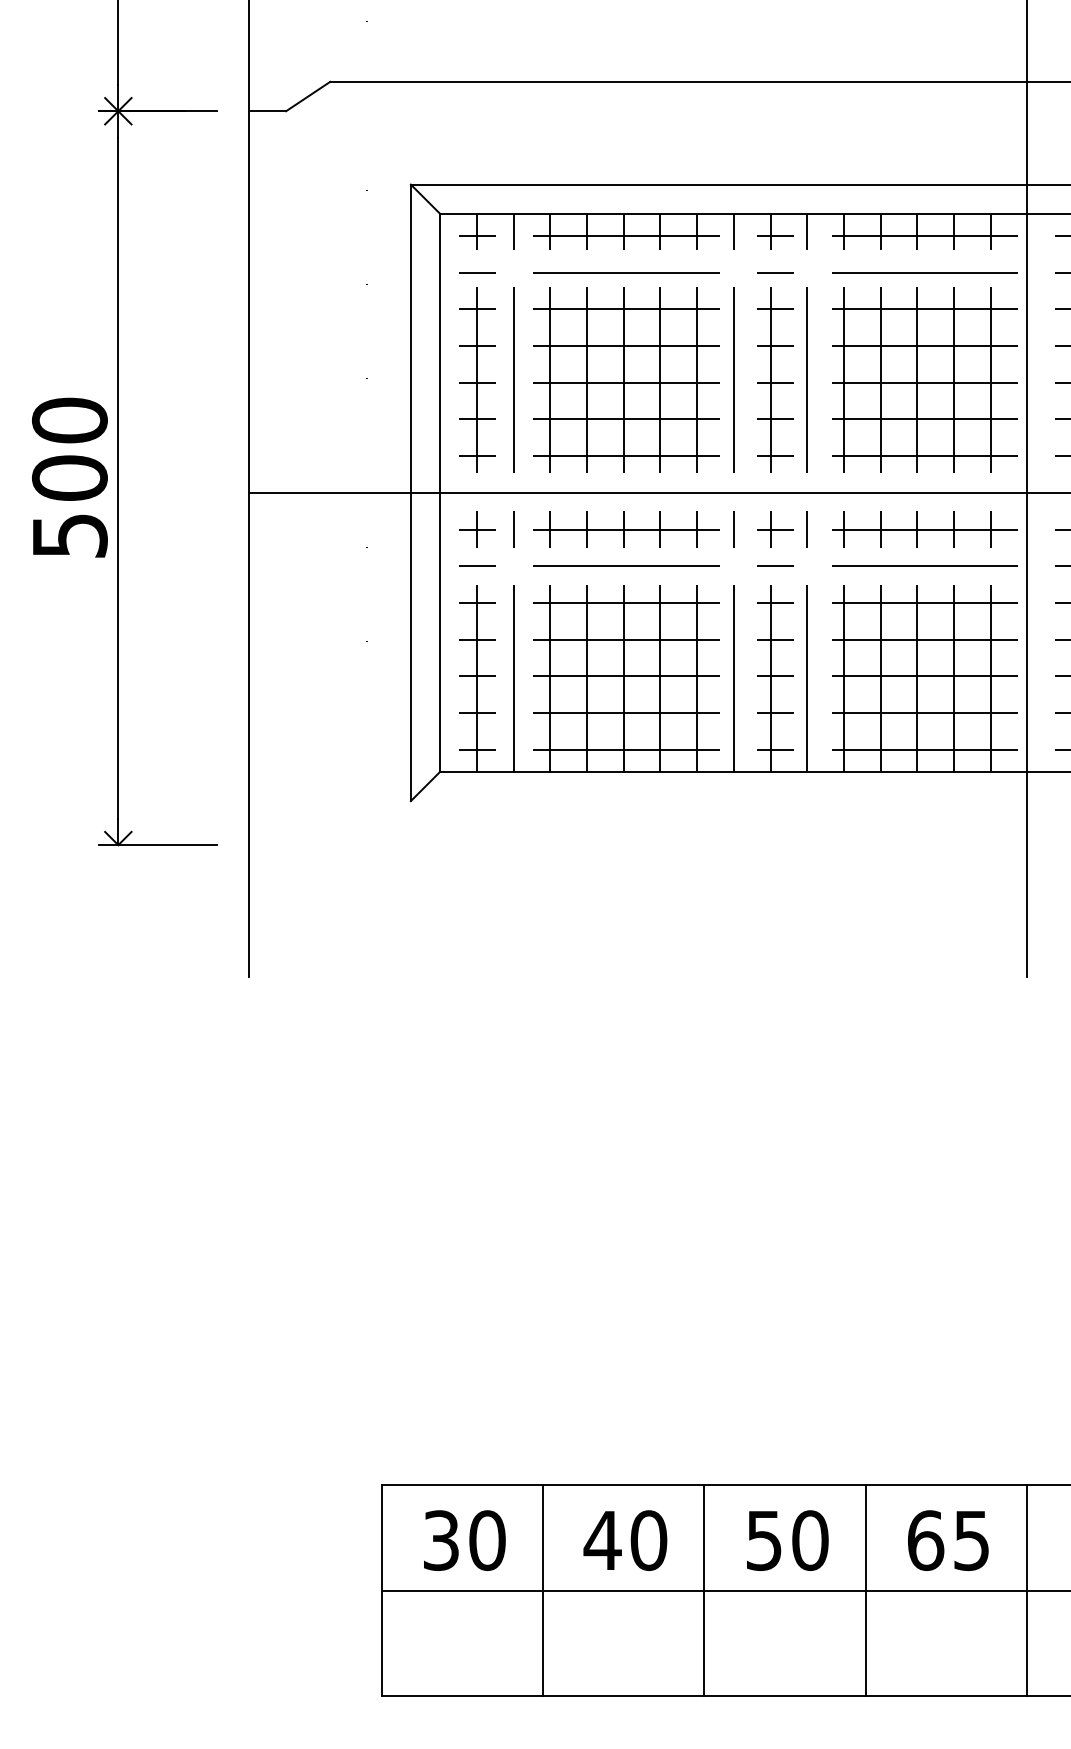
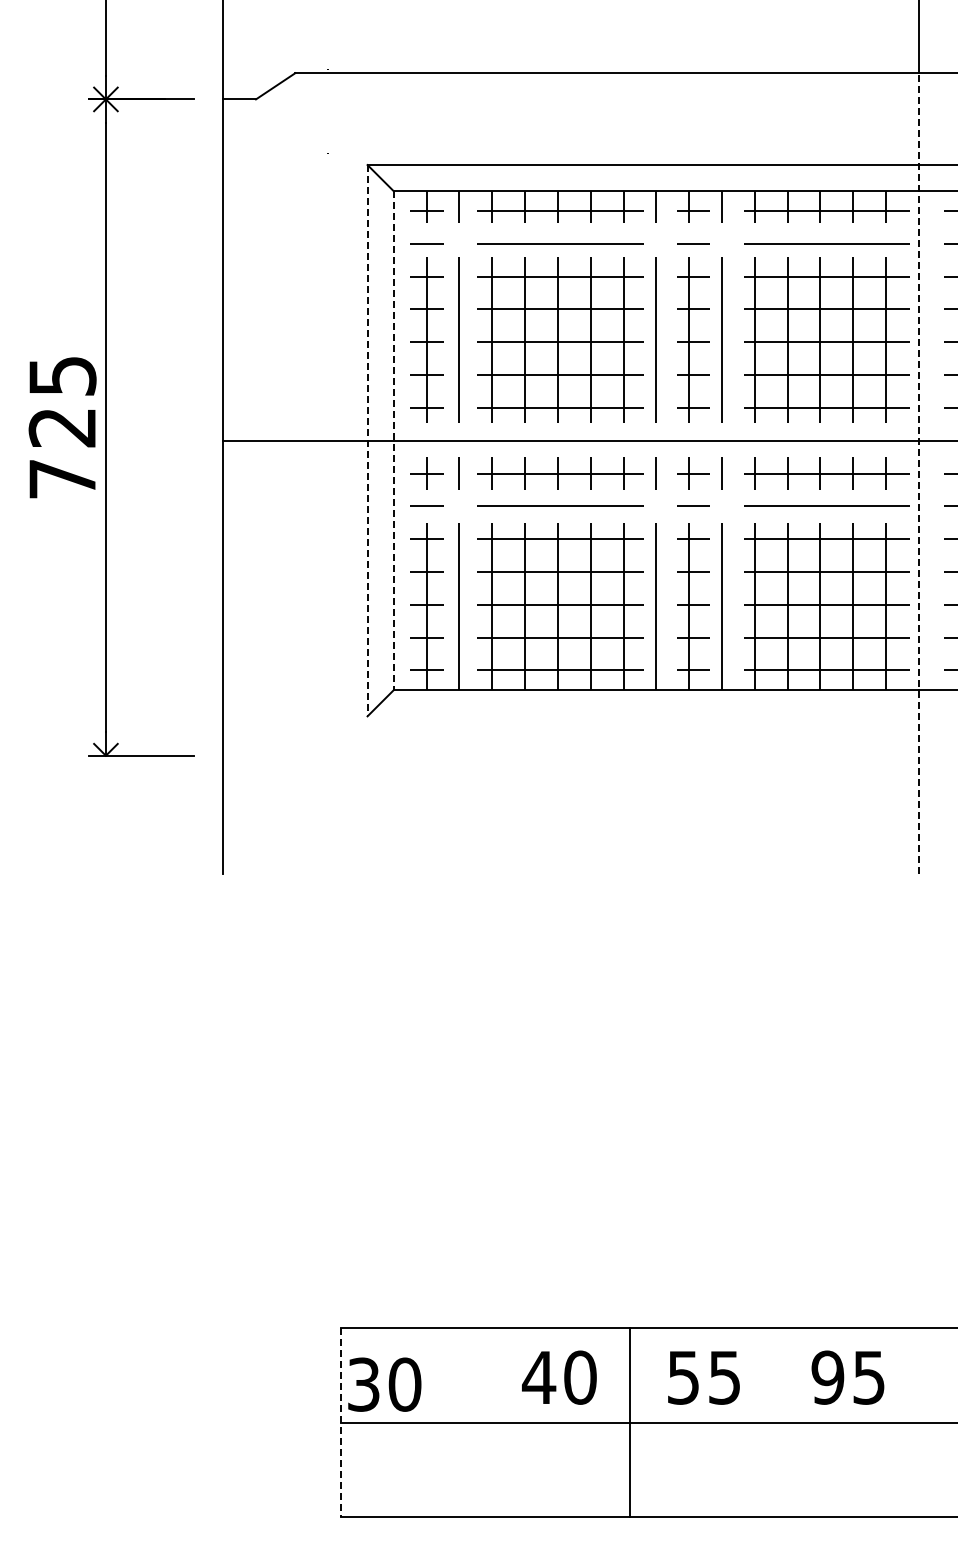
text: (69, 476) -> (62, 426), 500 -> 725
line: (410, 492) -> (367, 440), solid -> dashed
line: (439, 493) -> (393, 441), solid -> dashed
line: (1026, 529) -> (918, 473), solid -> dashed
text: (464, 1540) -> (384, 1384), moved
text: (810, 1540) -> (724, 1377), 50 -> 55
text: (925, 1540) -> (827, 1377), 65 -> 95
line: (381, 1590) -> (341, 1422), solid -> dashed
line: (542, 1590) -> (485, 1422), removed
line: (865, 1590) -> (774, 1422), removed
line: (1026, 1590) -> (918, 1422), removed

